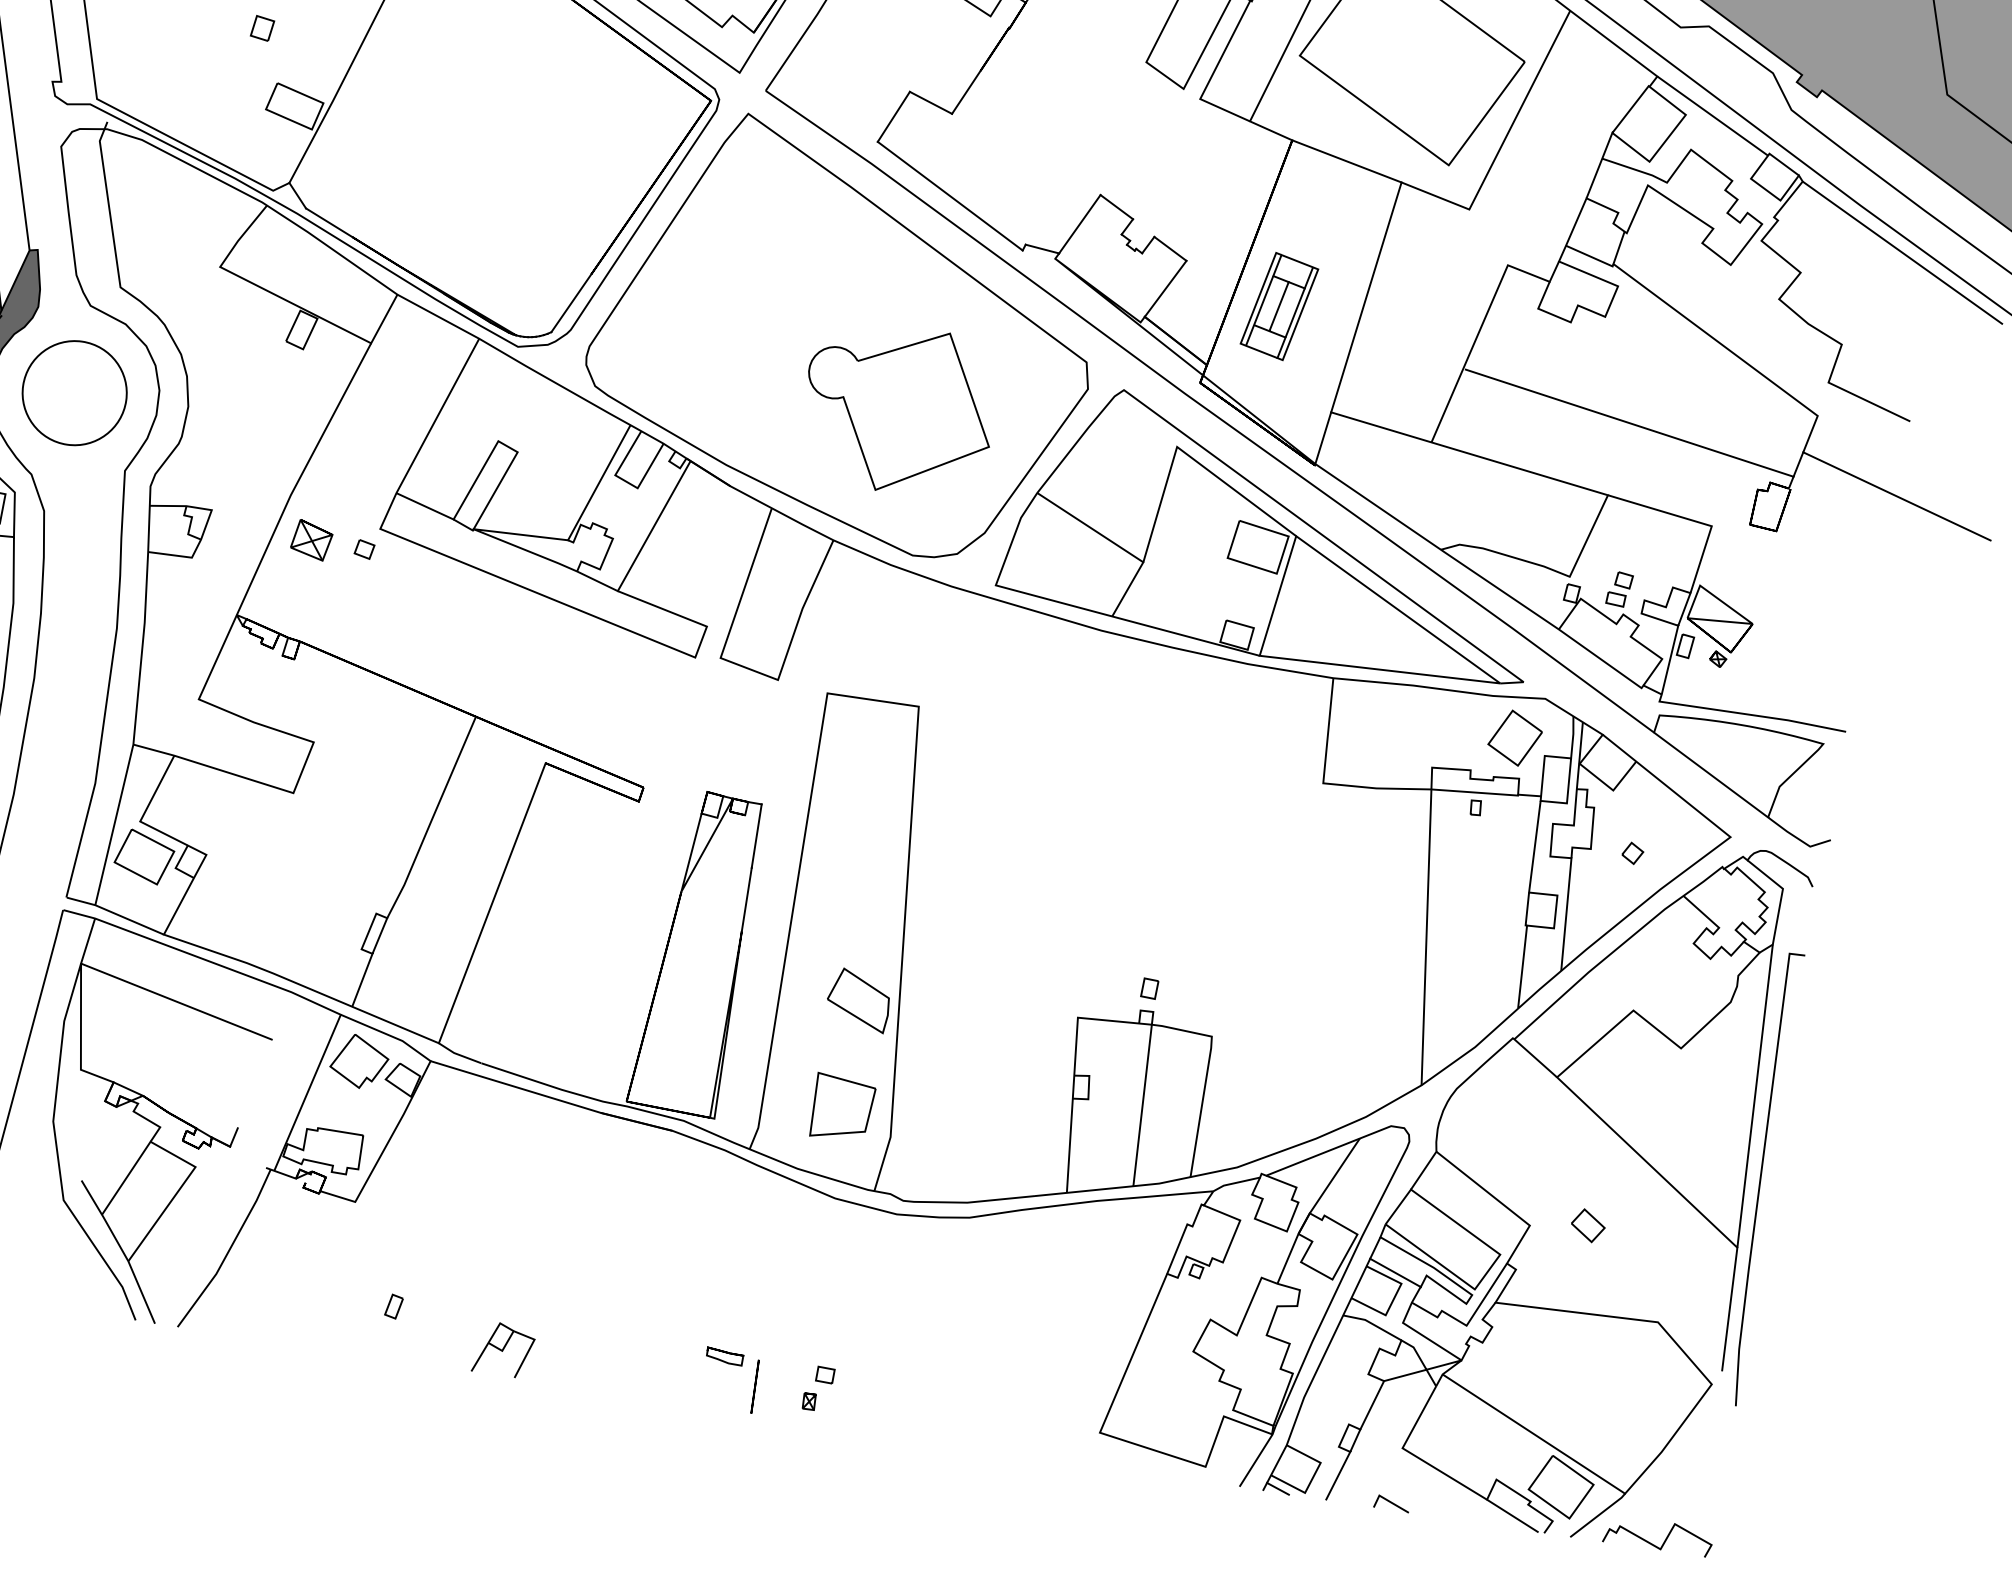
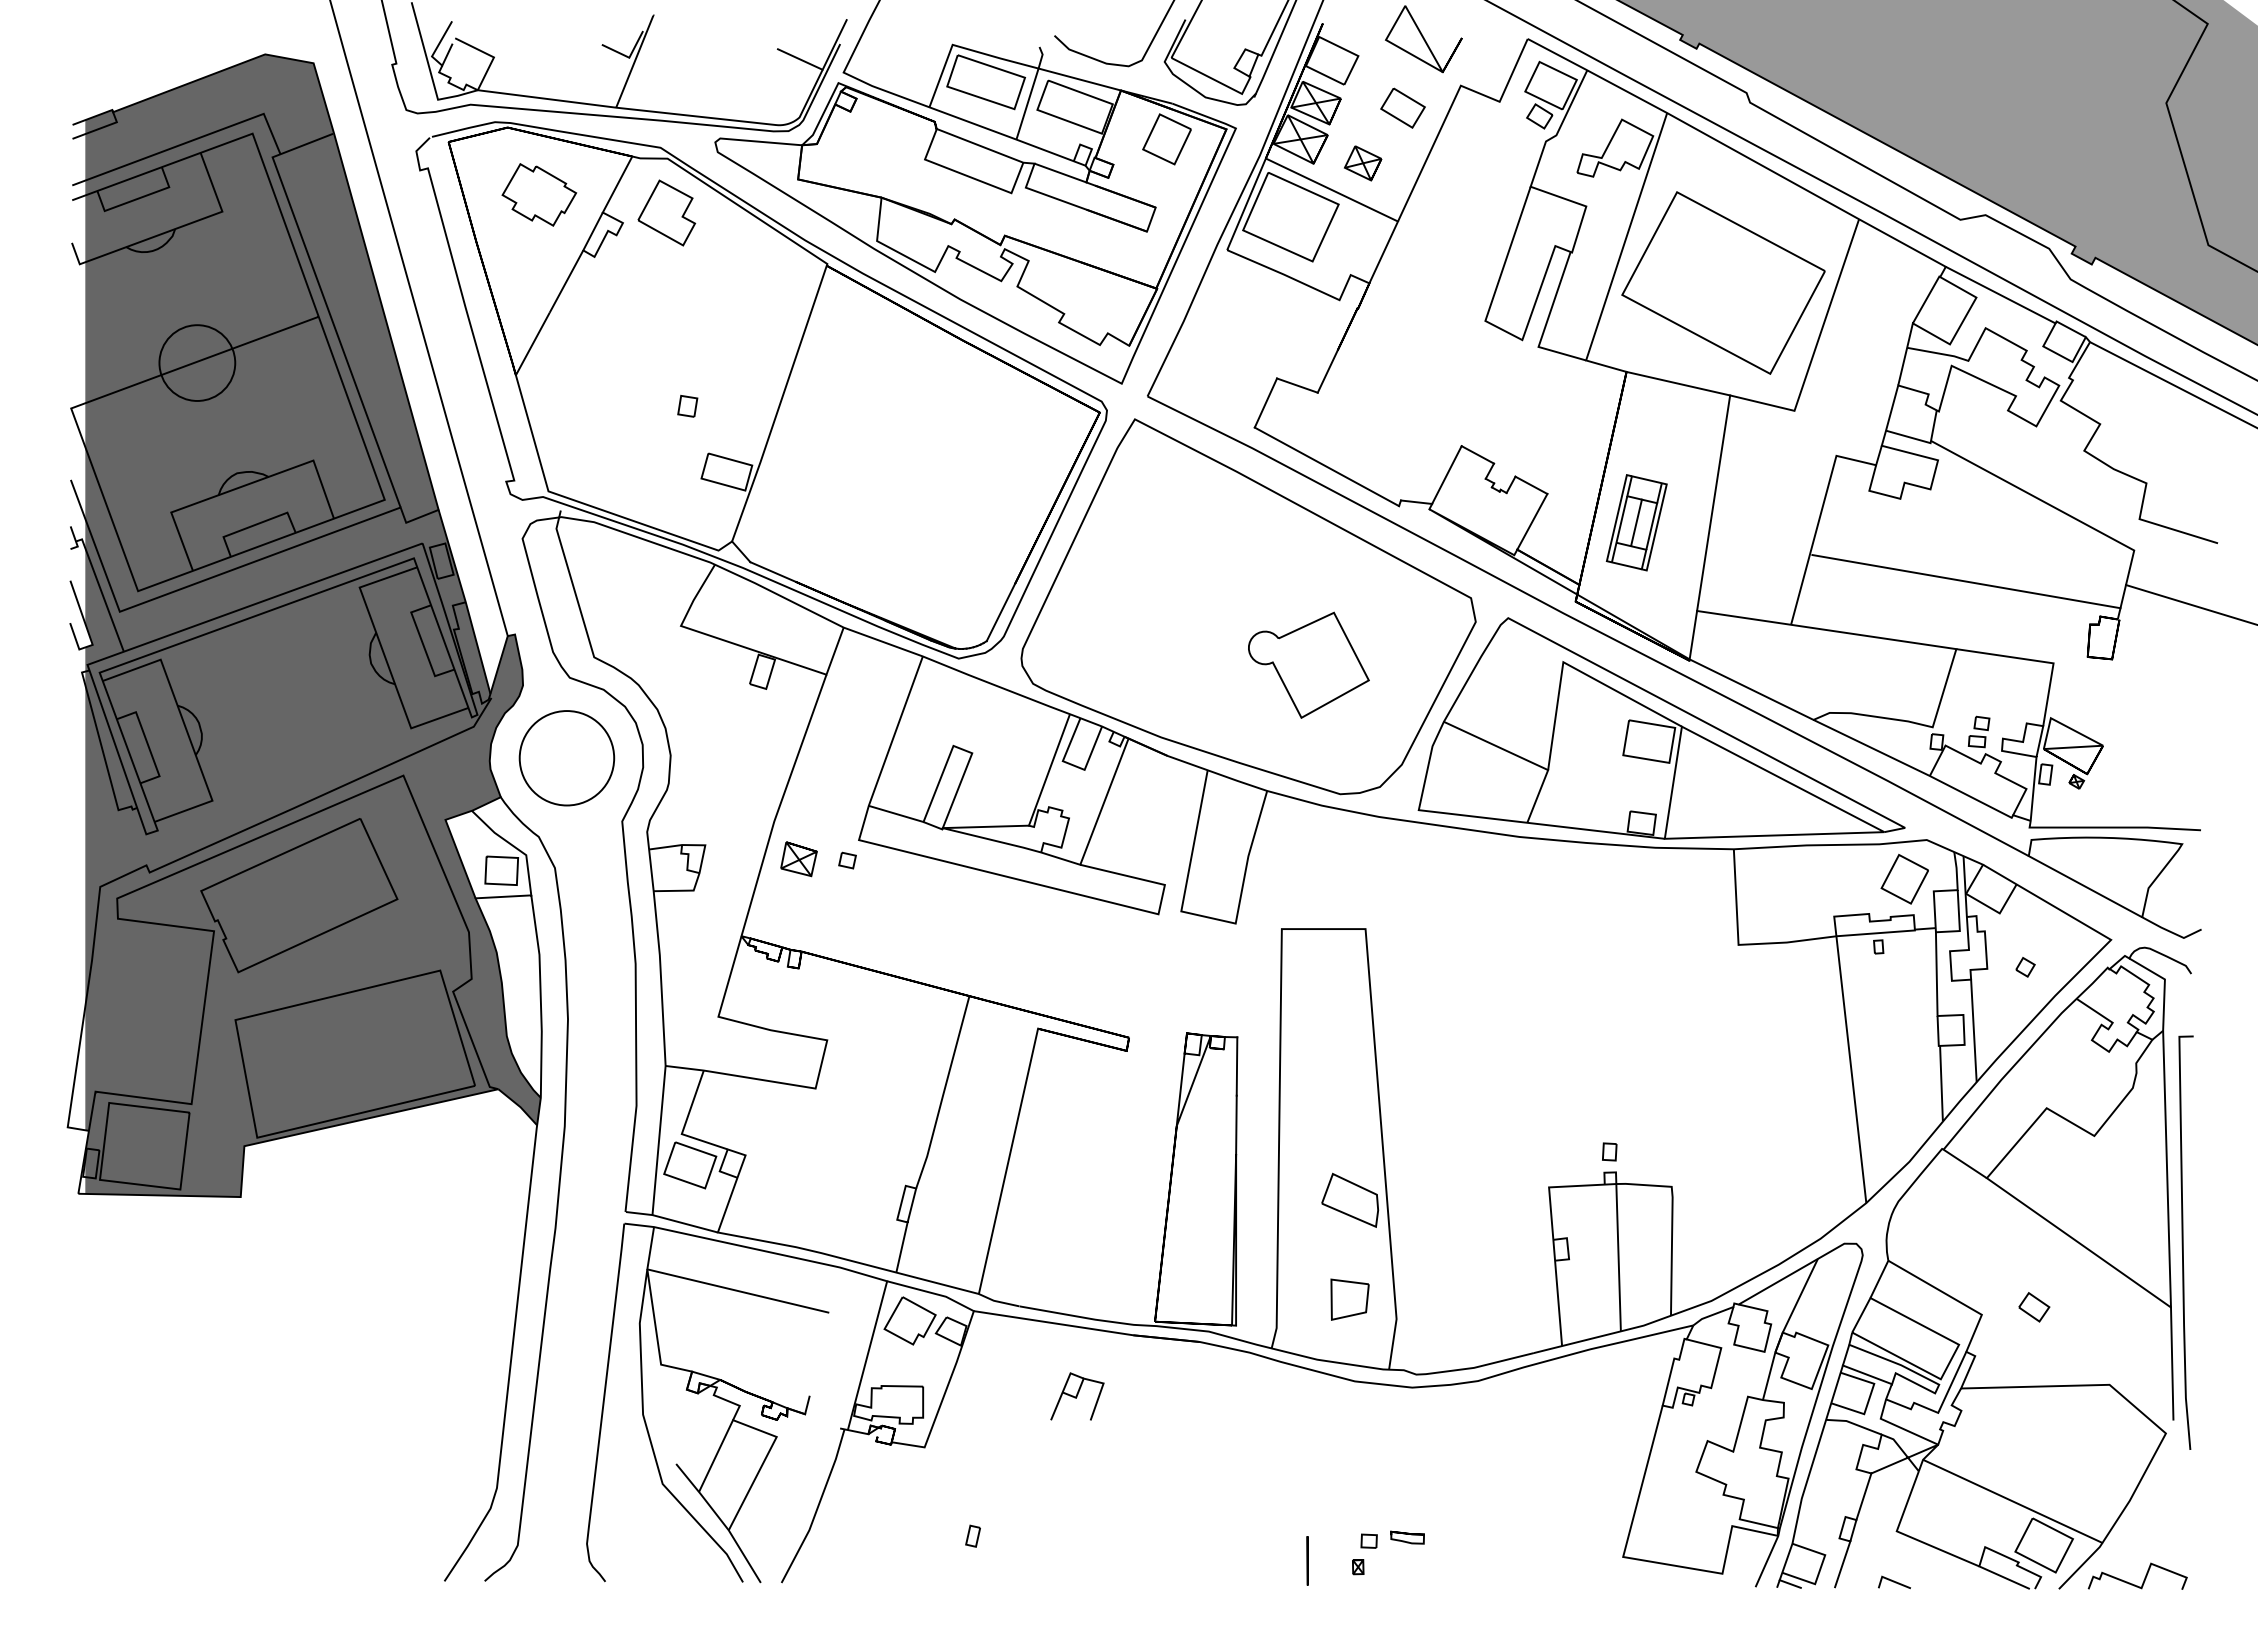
part: (898, 409) -> (1308, 665), size x0.7
part: (842, 1108) -> (1349, 1299), size x0.7
part: (504, 1349) -> (1077, 1396), moved
part: (724, 1356) -> (1407, 1537), moved

